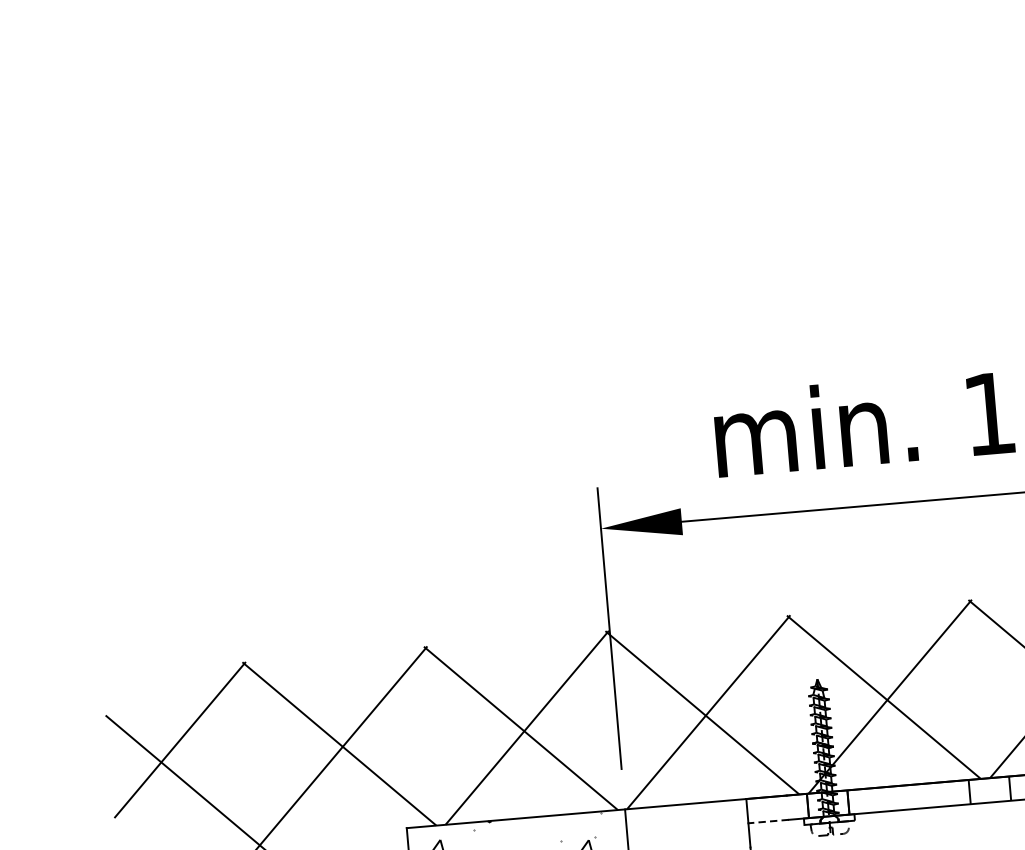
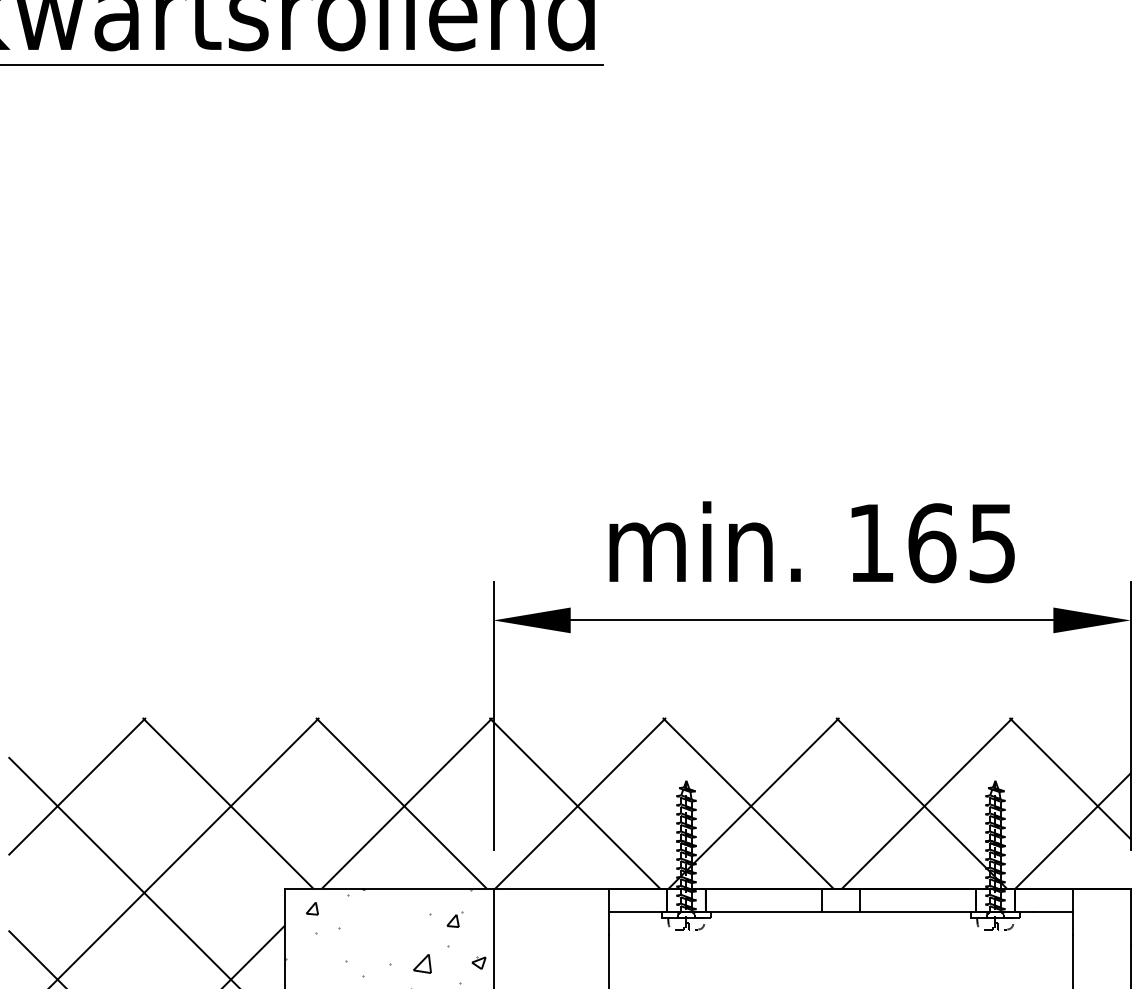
line: (768, 821) -> (628, 911), dashed -> solid

